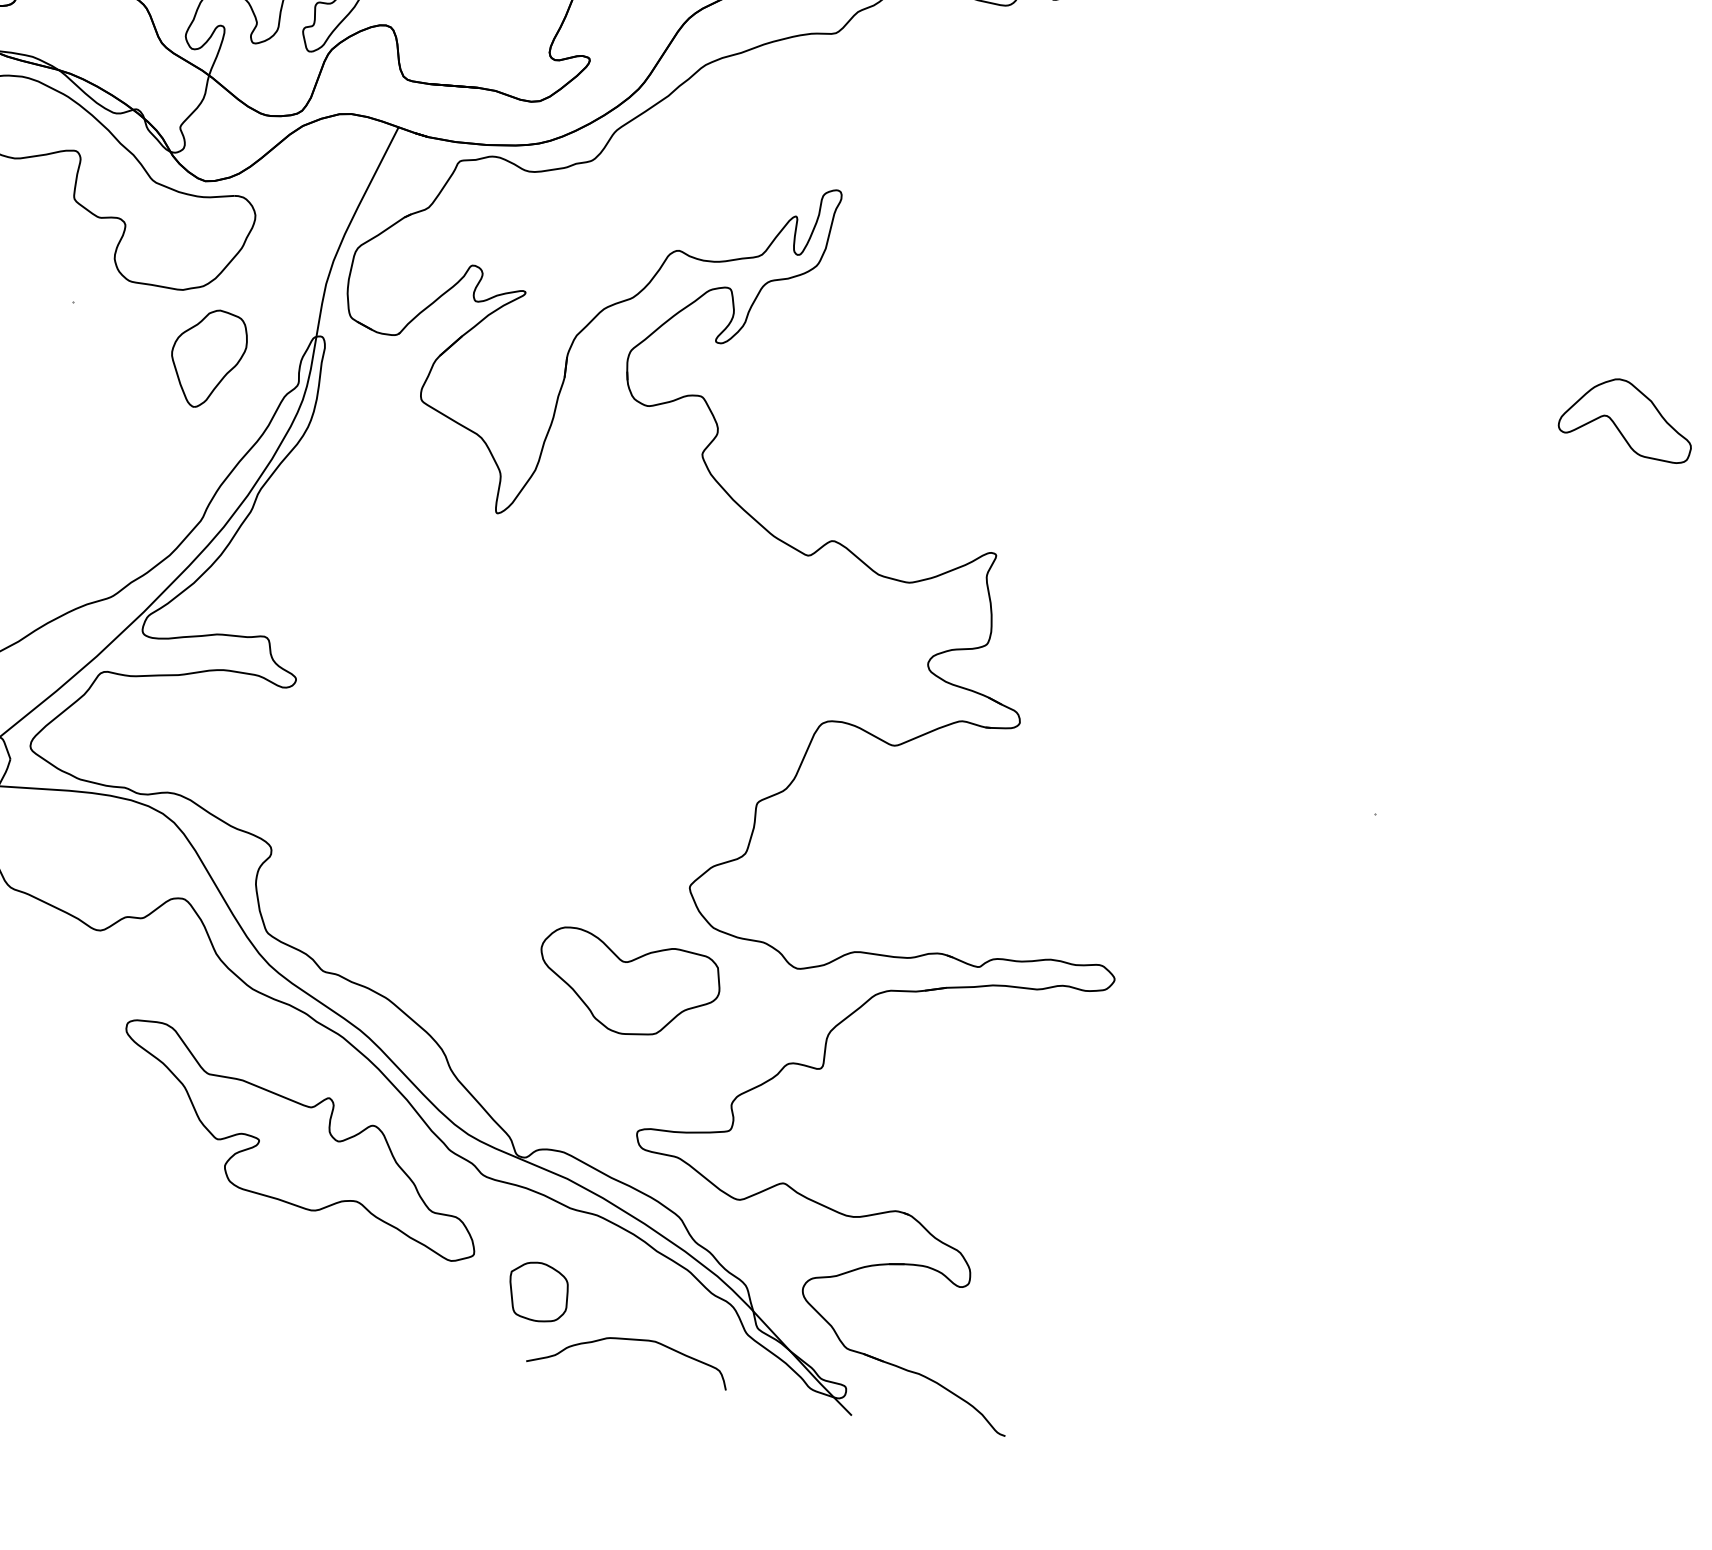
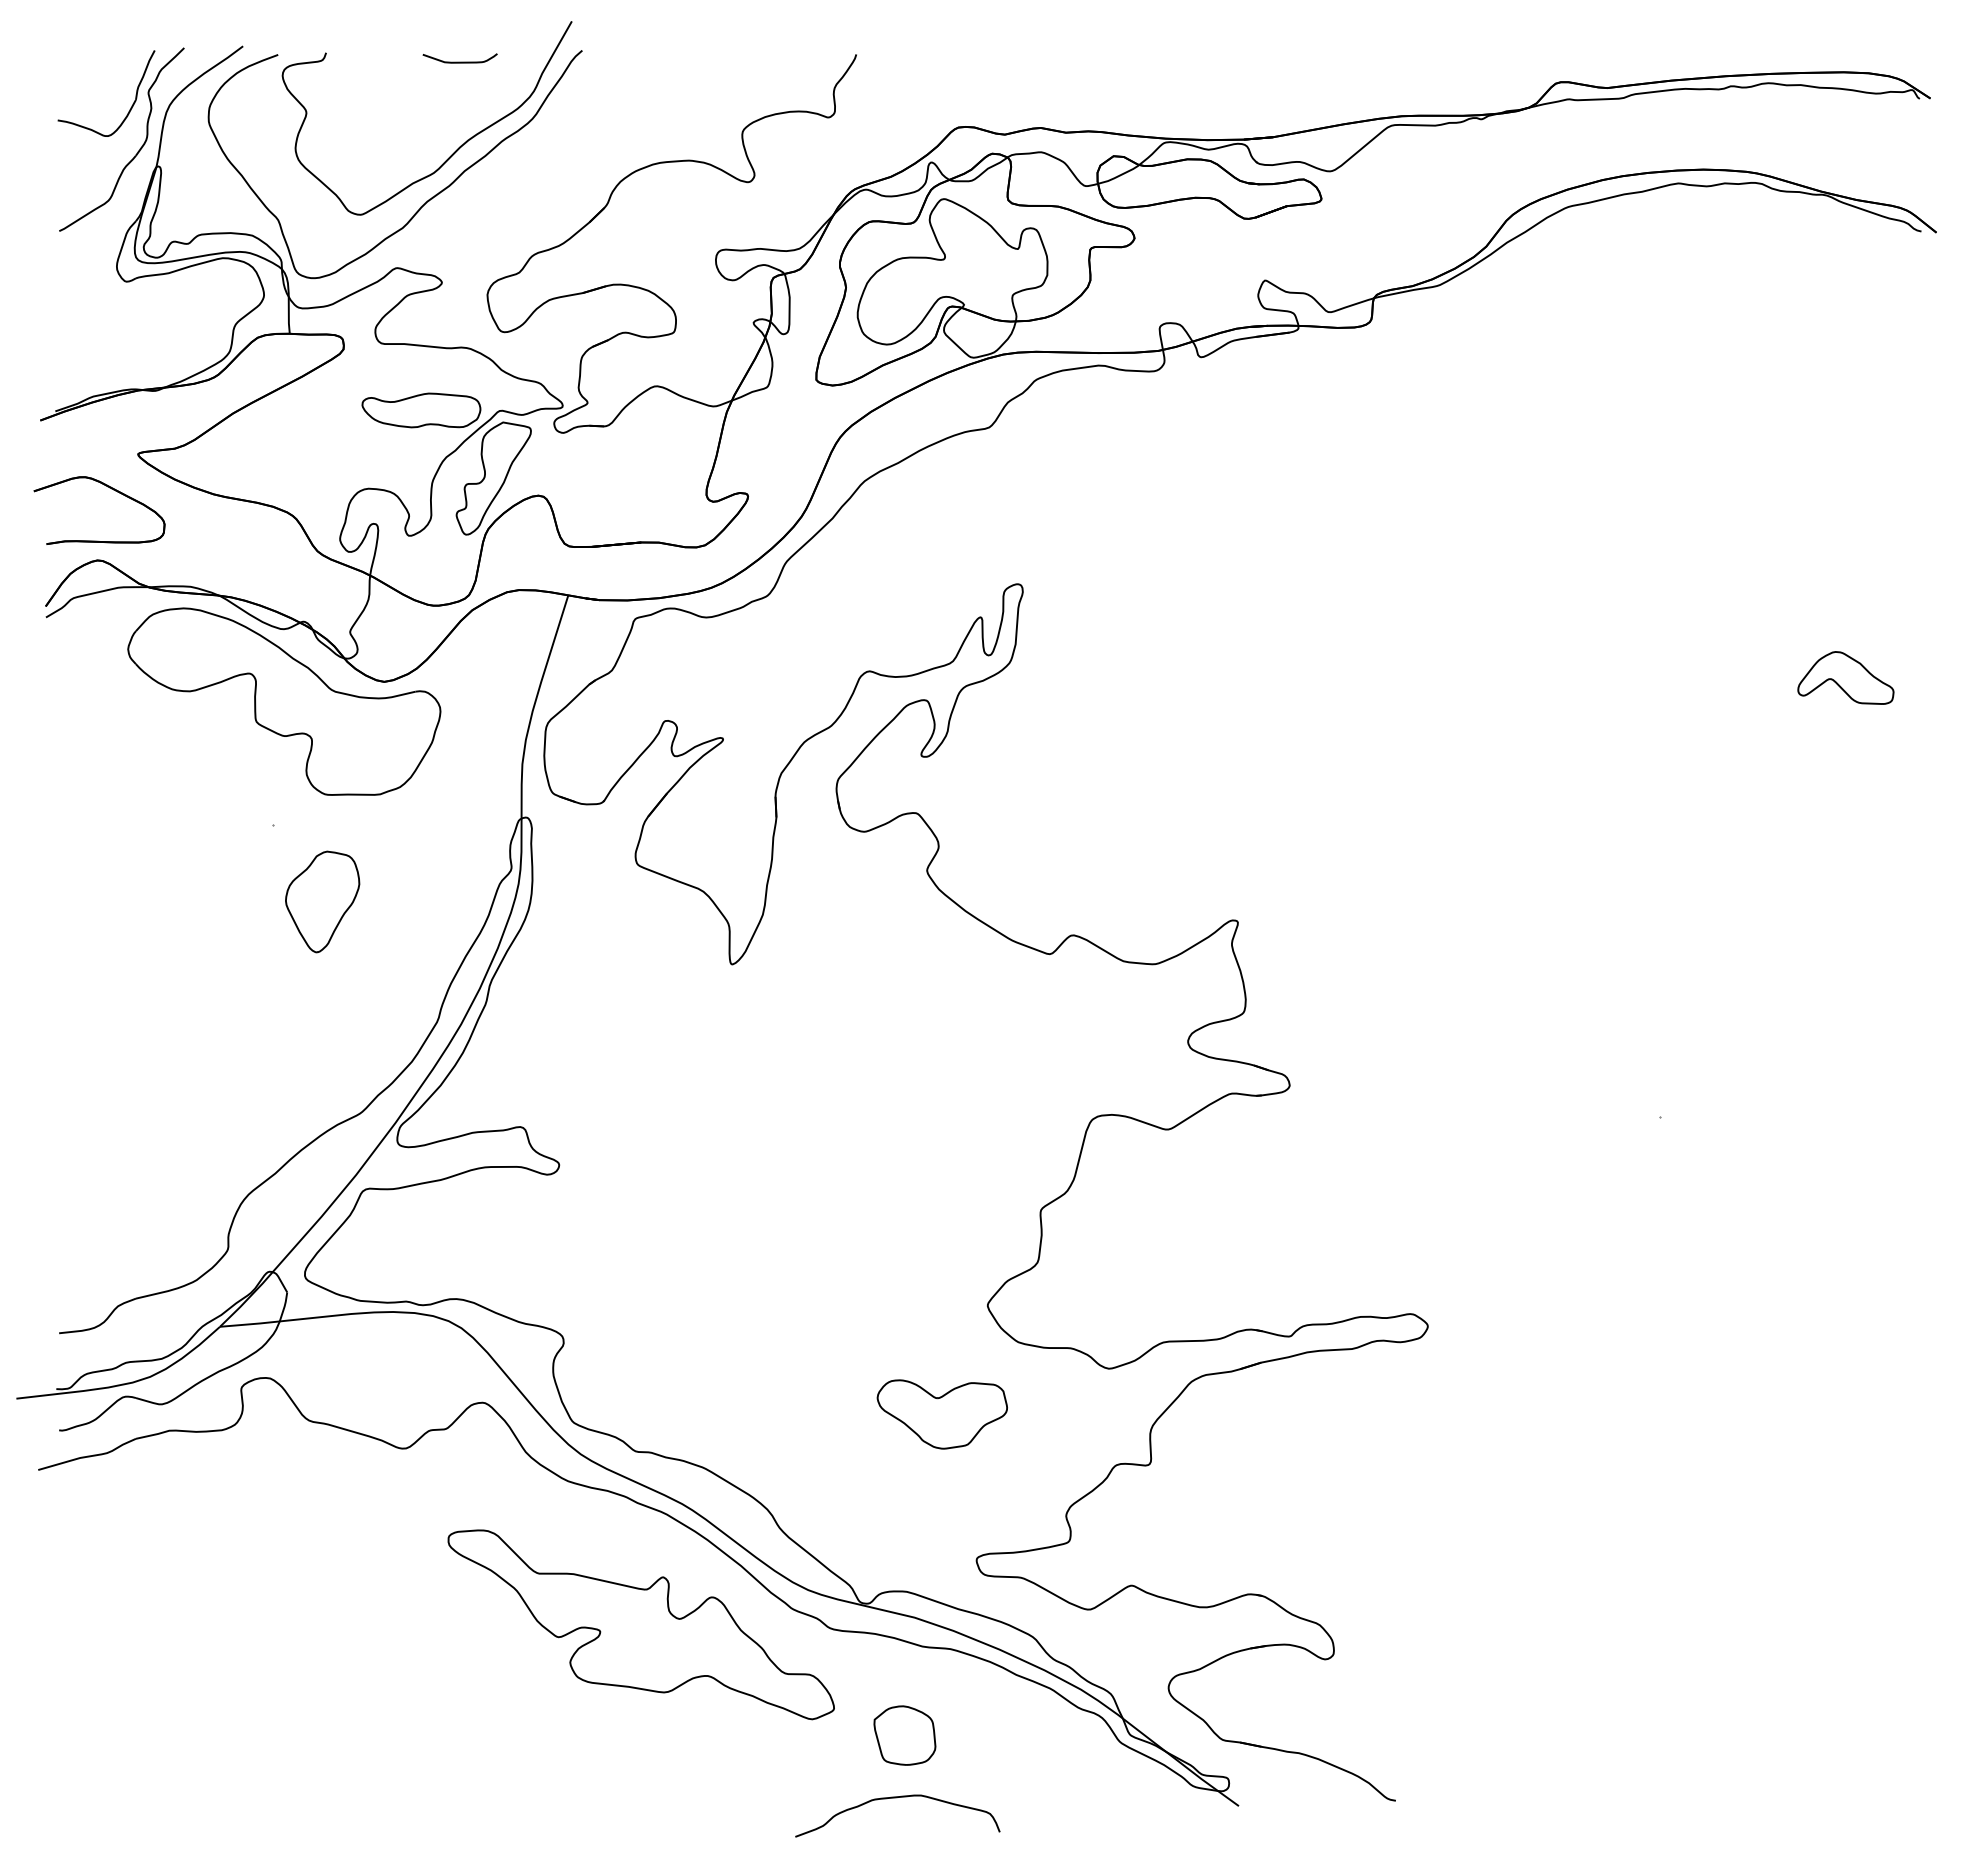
part: (207, 358) -> (322, 901), moved
part: (1627, 417) -> (1845, 677), size x0.7
part: (627, 985) -> (942, 1414), size x0.7
curve: (631, 1340) -> (897, 1798), moved

